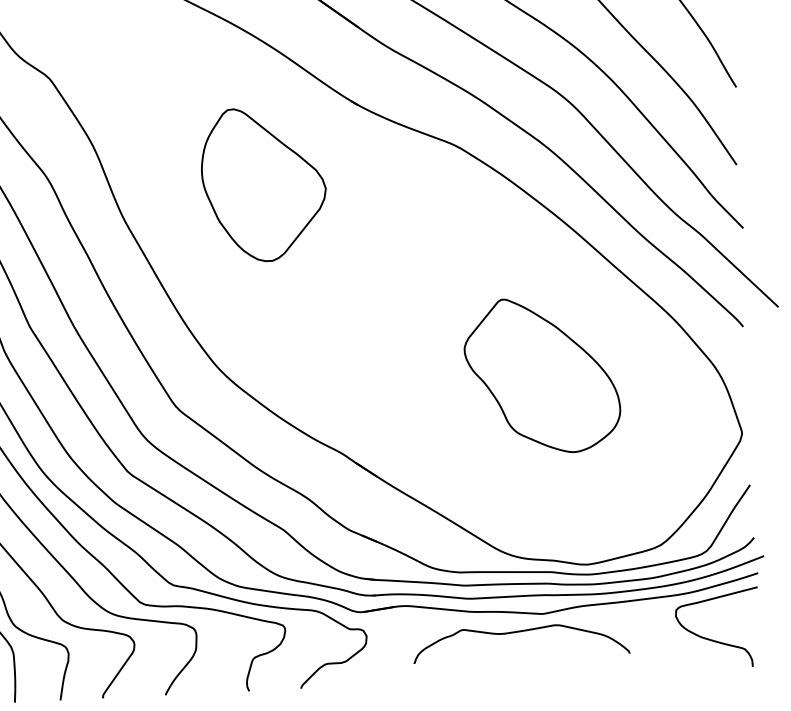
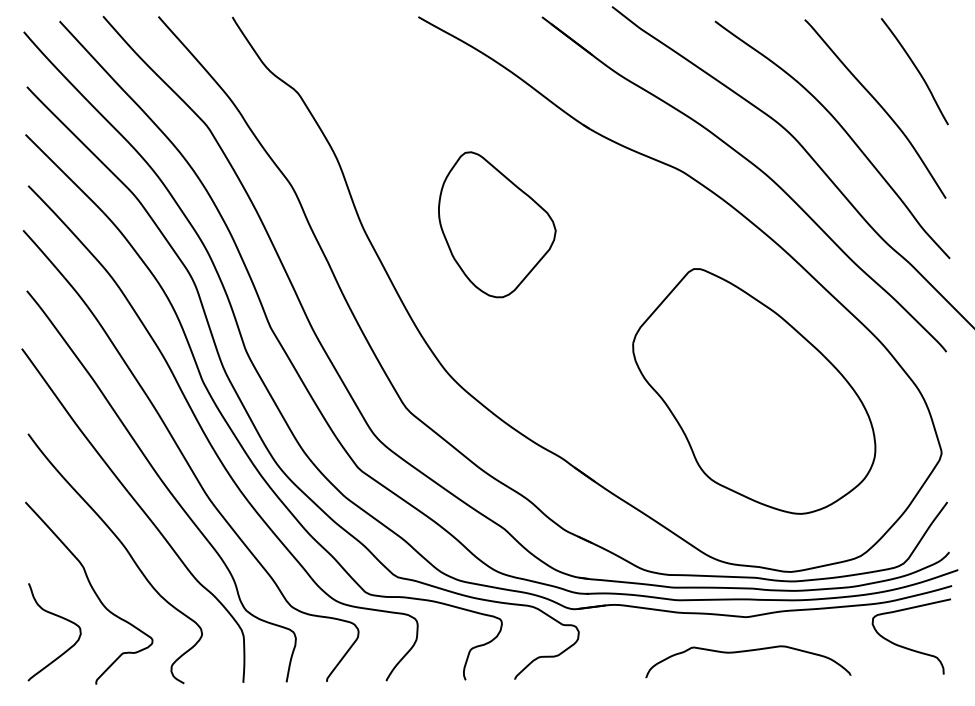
part: (264, 184) -> (497, 224), moved
part: (542, 375) -> (754, 391), size x1.67
curve: (517, 633) -> (744, 652), moved

